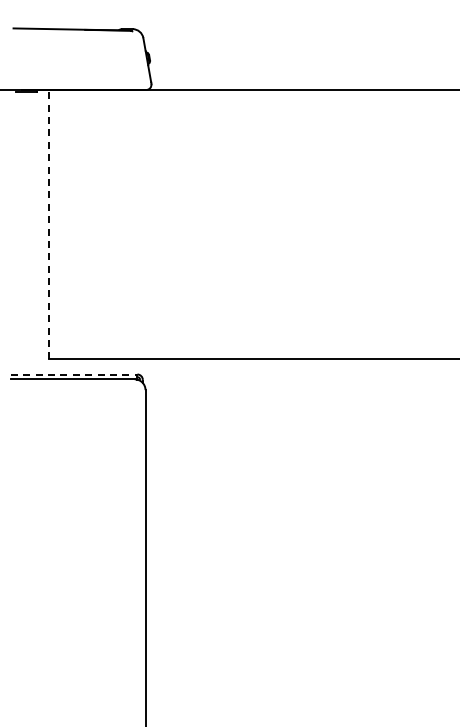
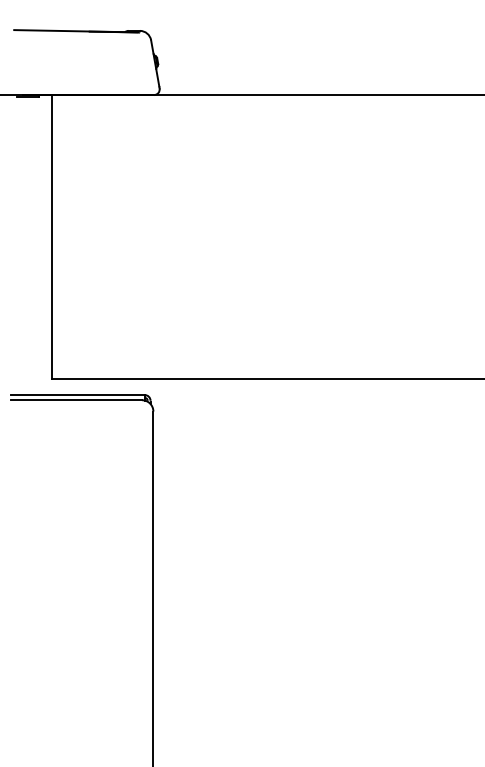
line: (49, 224) -> (52, 236), dashed -> solid
line: (74, 374) -> (78, 395), dashed -> solid

